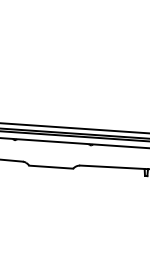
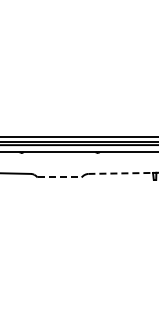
line: (51, 167) -> (59, 177), solid -> dashed
line: (113, 167) -> (121, 173), solid -> dashed

